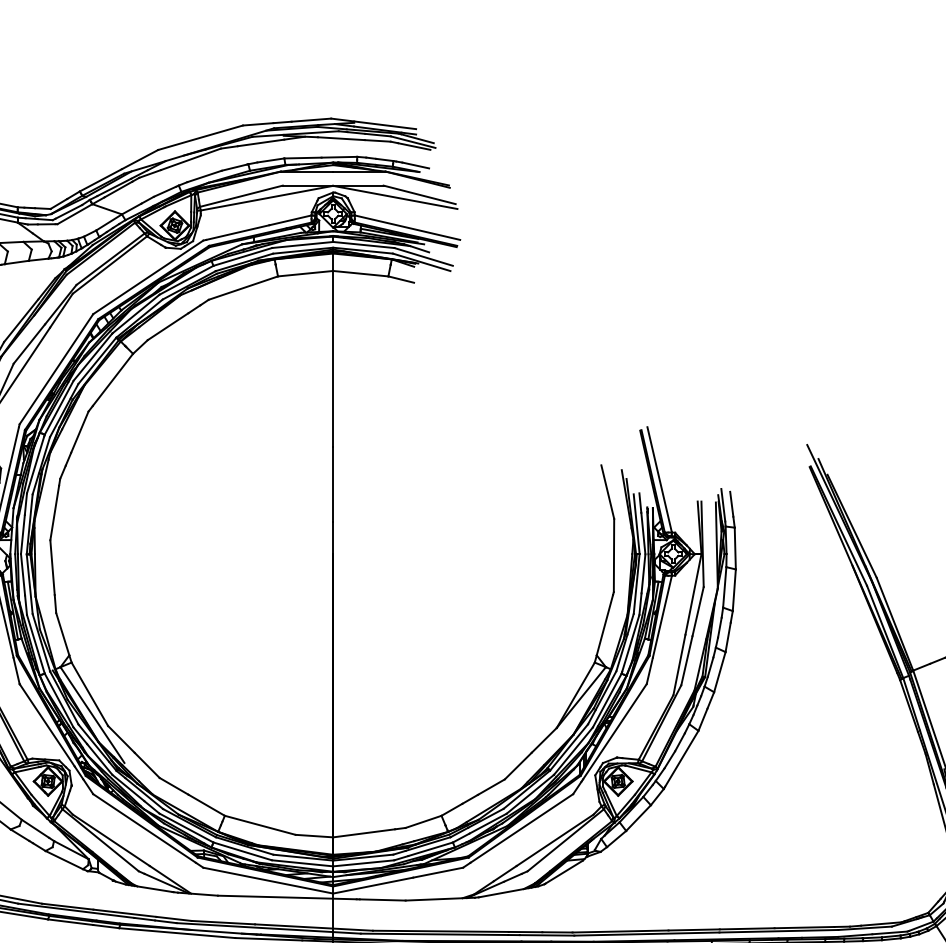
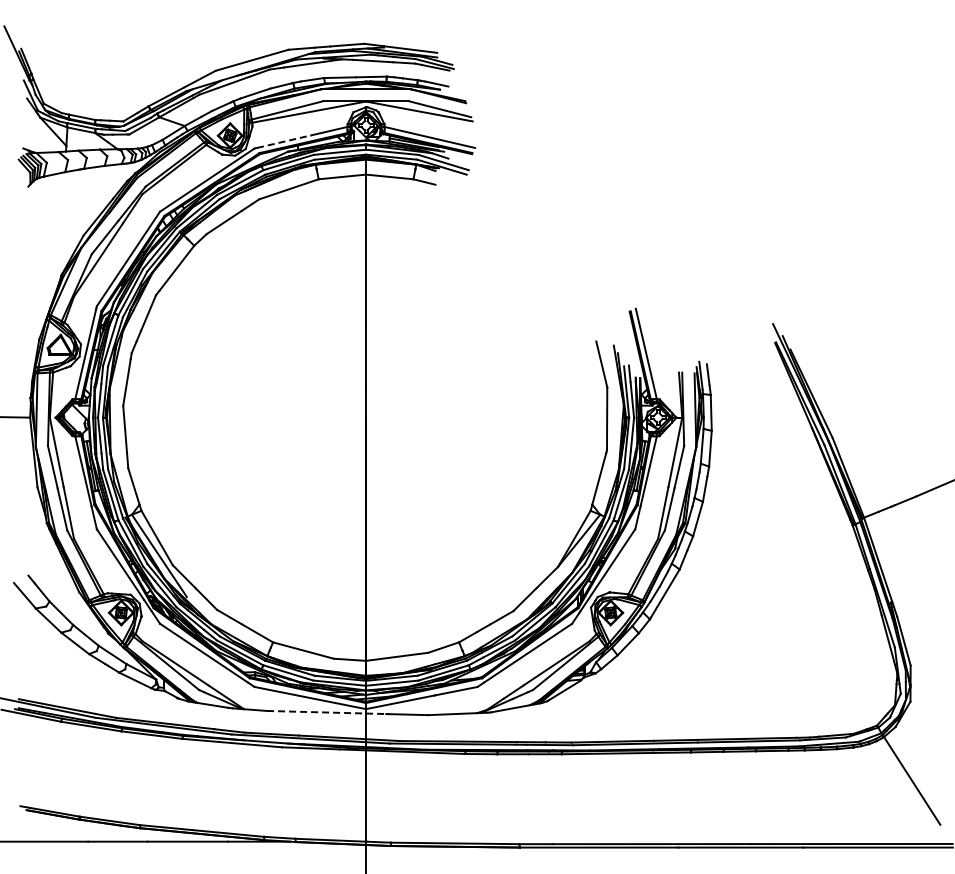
line: (238, 232) -> (284, 141), solid -> dashed
line: (287, 897) -> (326, 712), solid -> dashed

